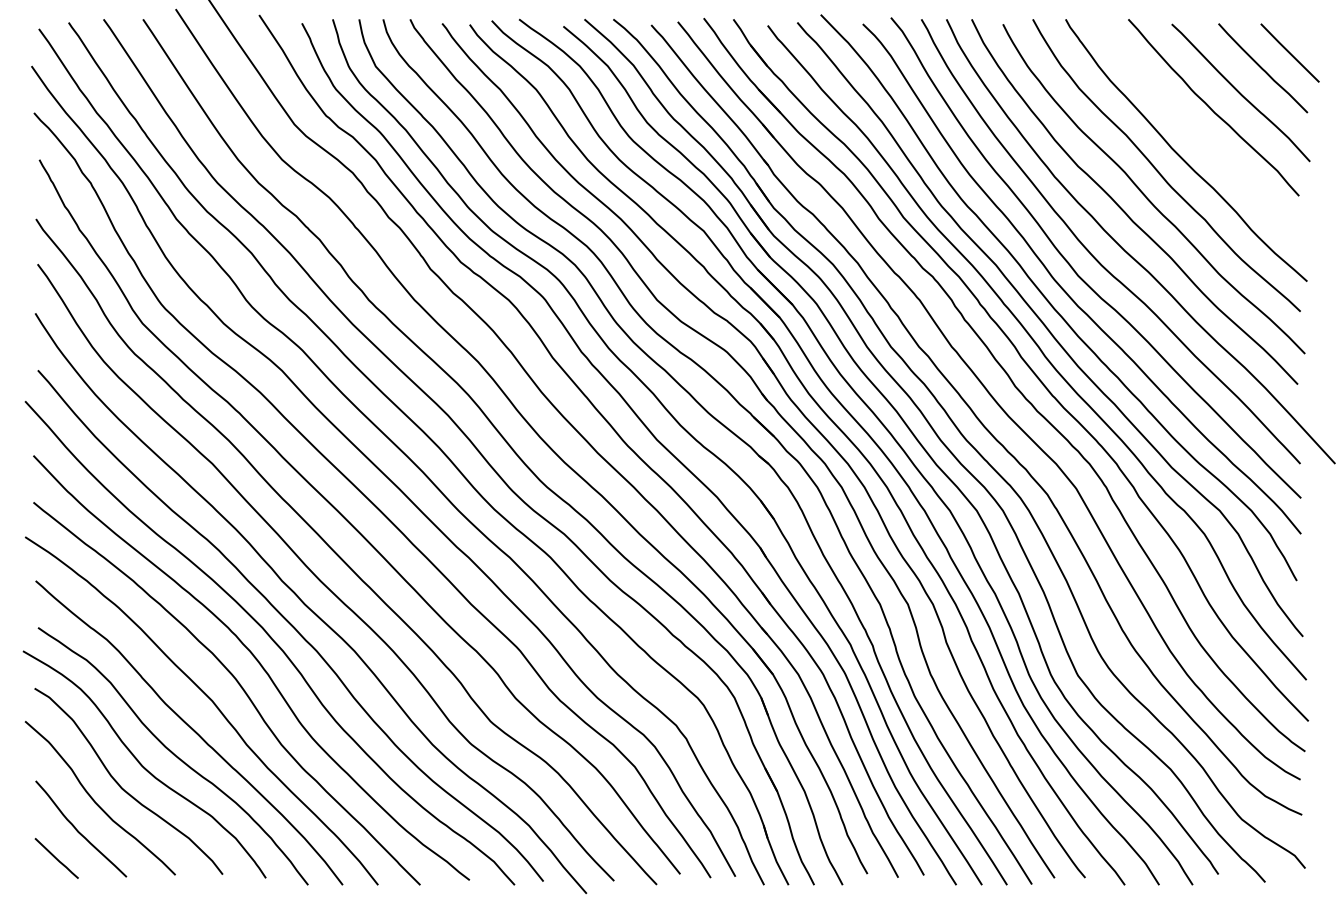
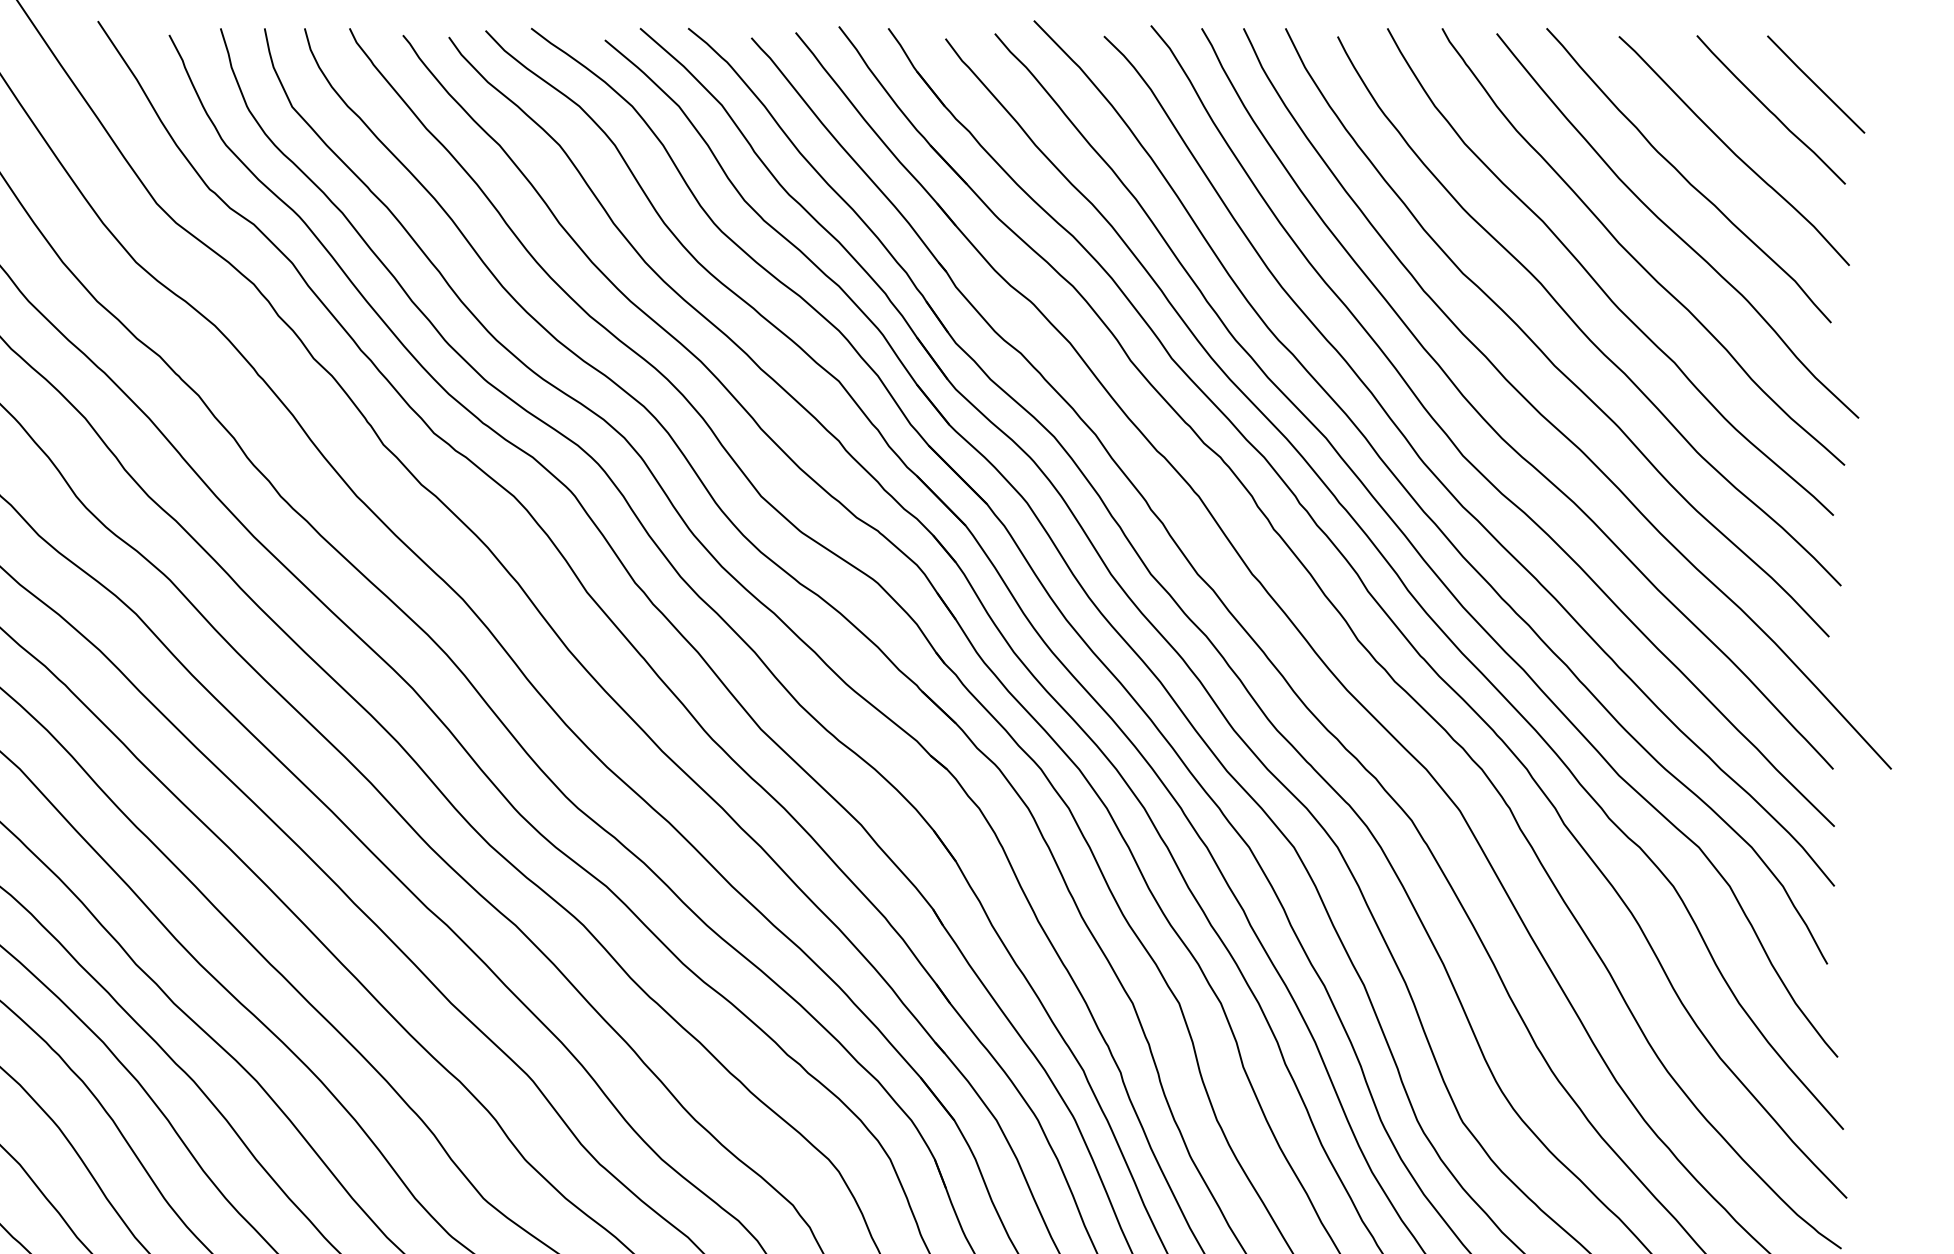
curve: (1206, 141) -> (1676, 231), added

